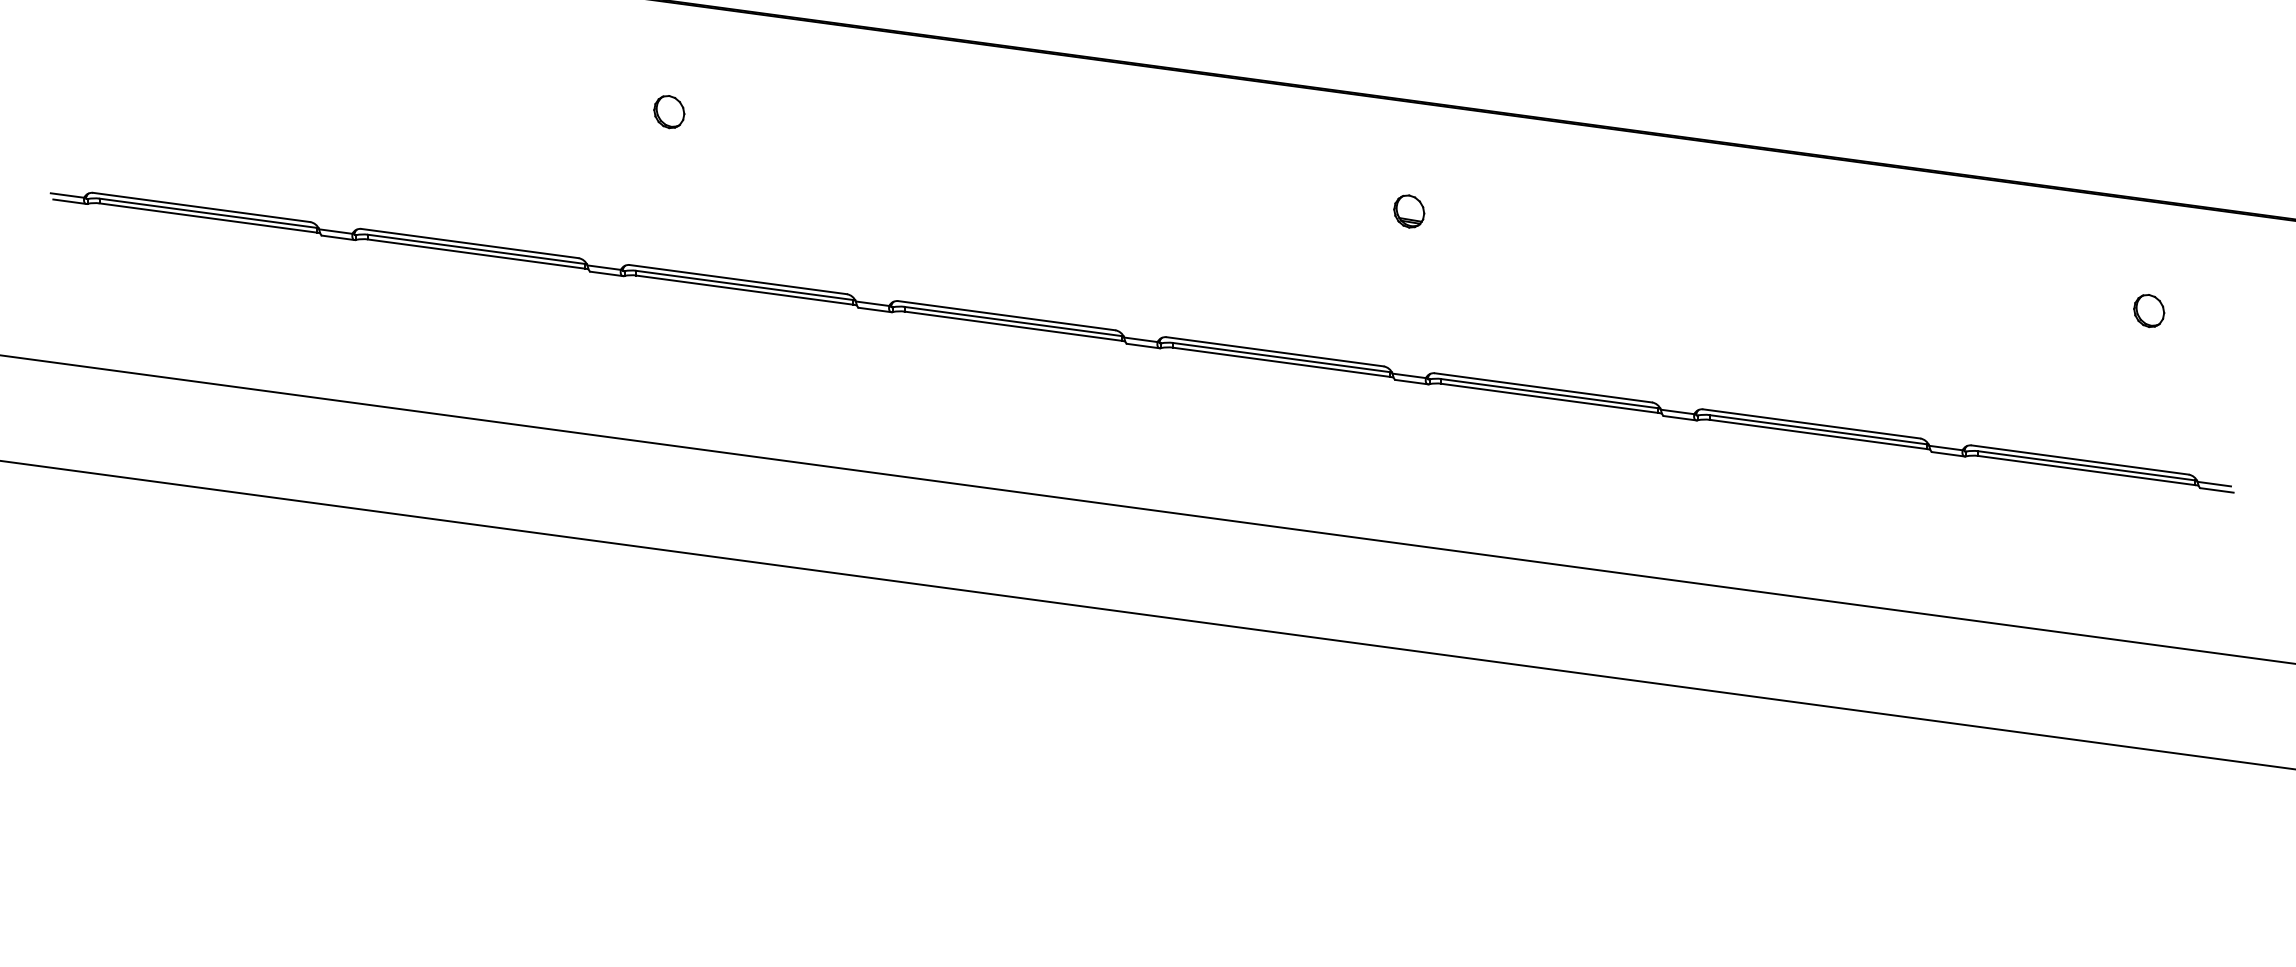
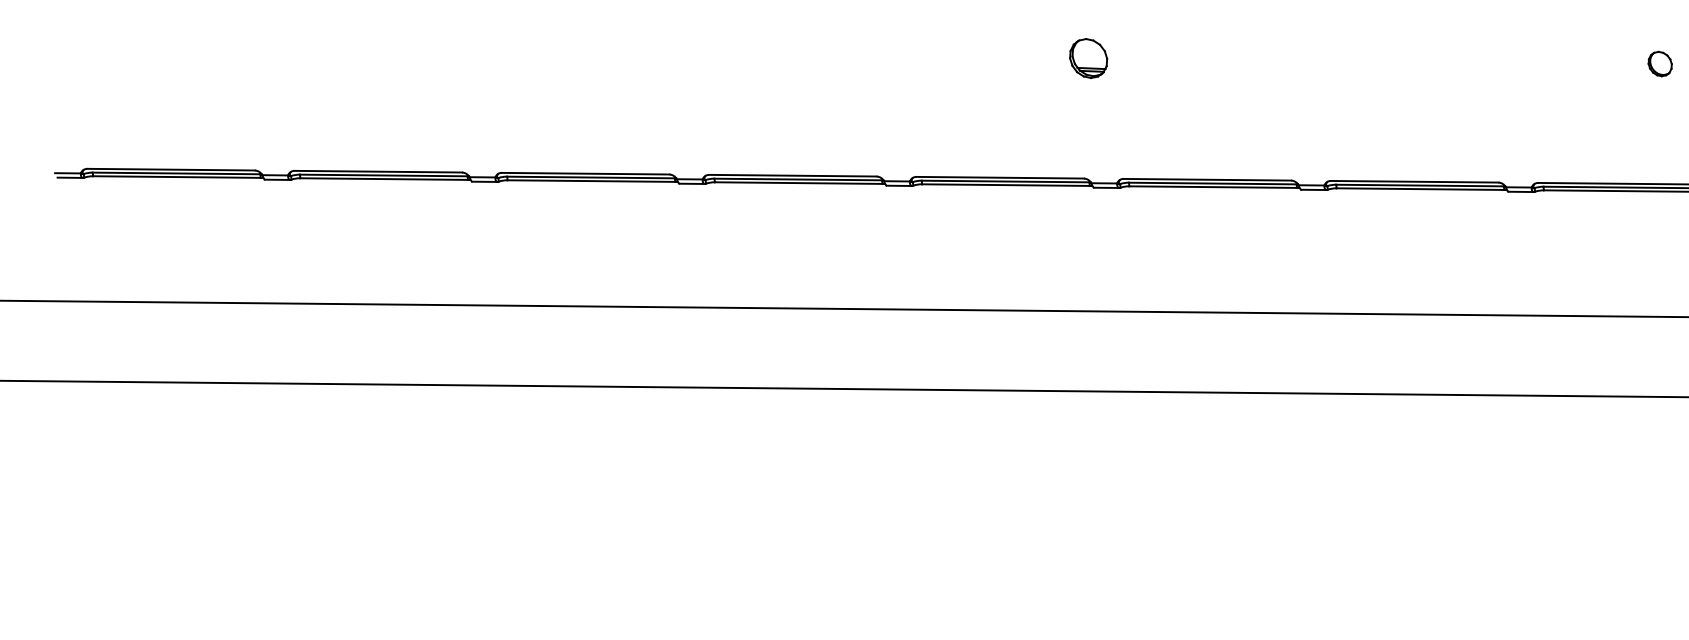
part: (669, 112) -> (517, 53), removed
part: (1409, 211) -> (1088, 58), size x1.6

